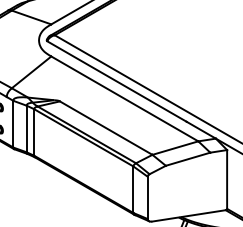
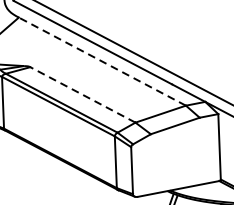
line: (124, 98) -> (101, 61), solid -> dashed
line: (105, 127) -> (82, 94), solid -> dashed

